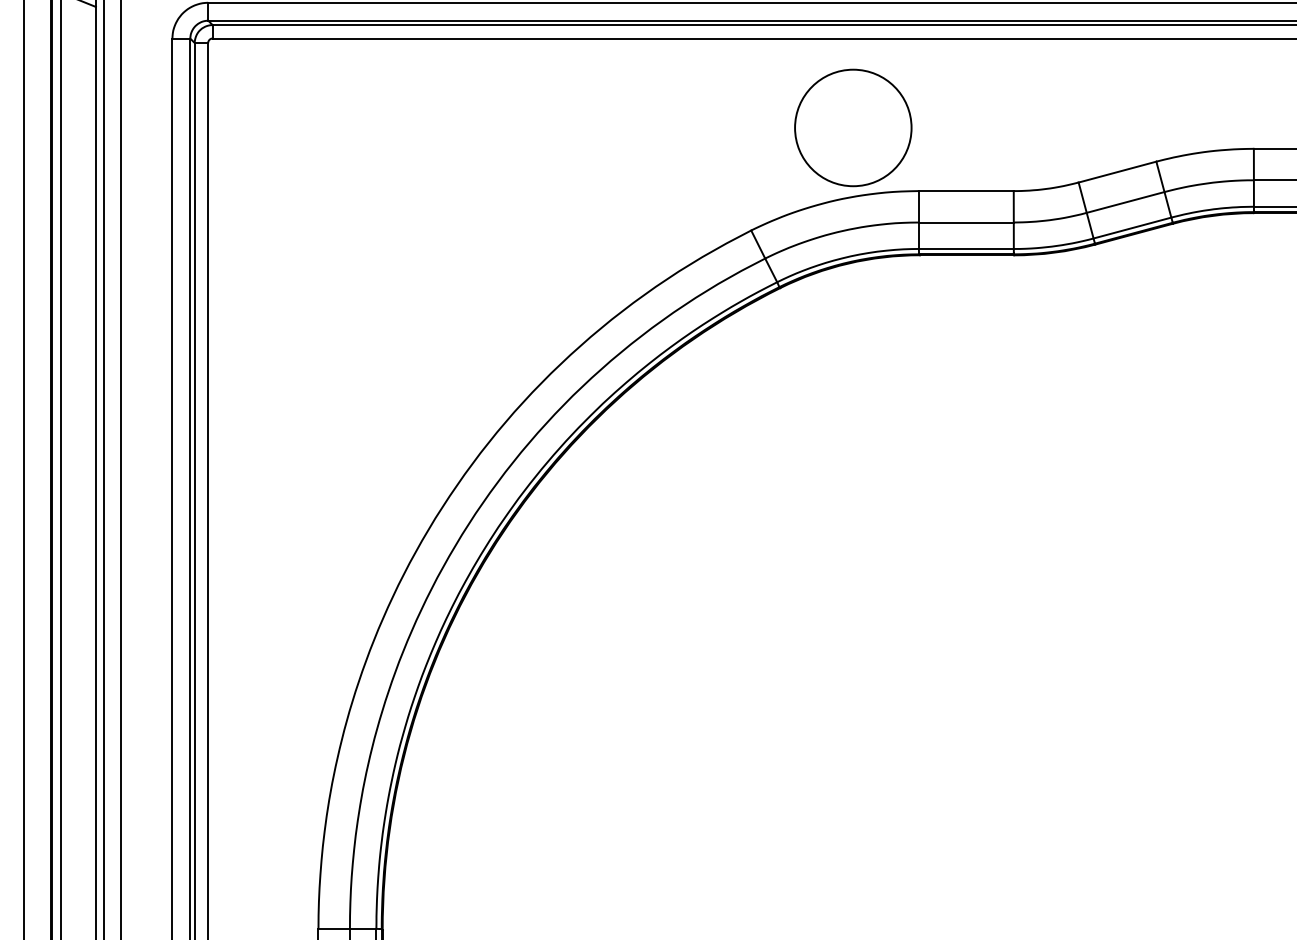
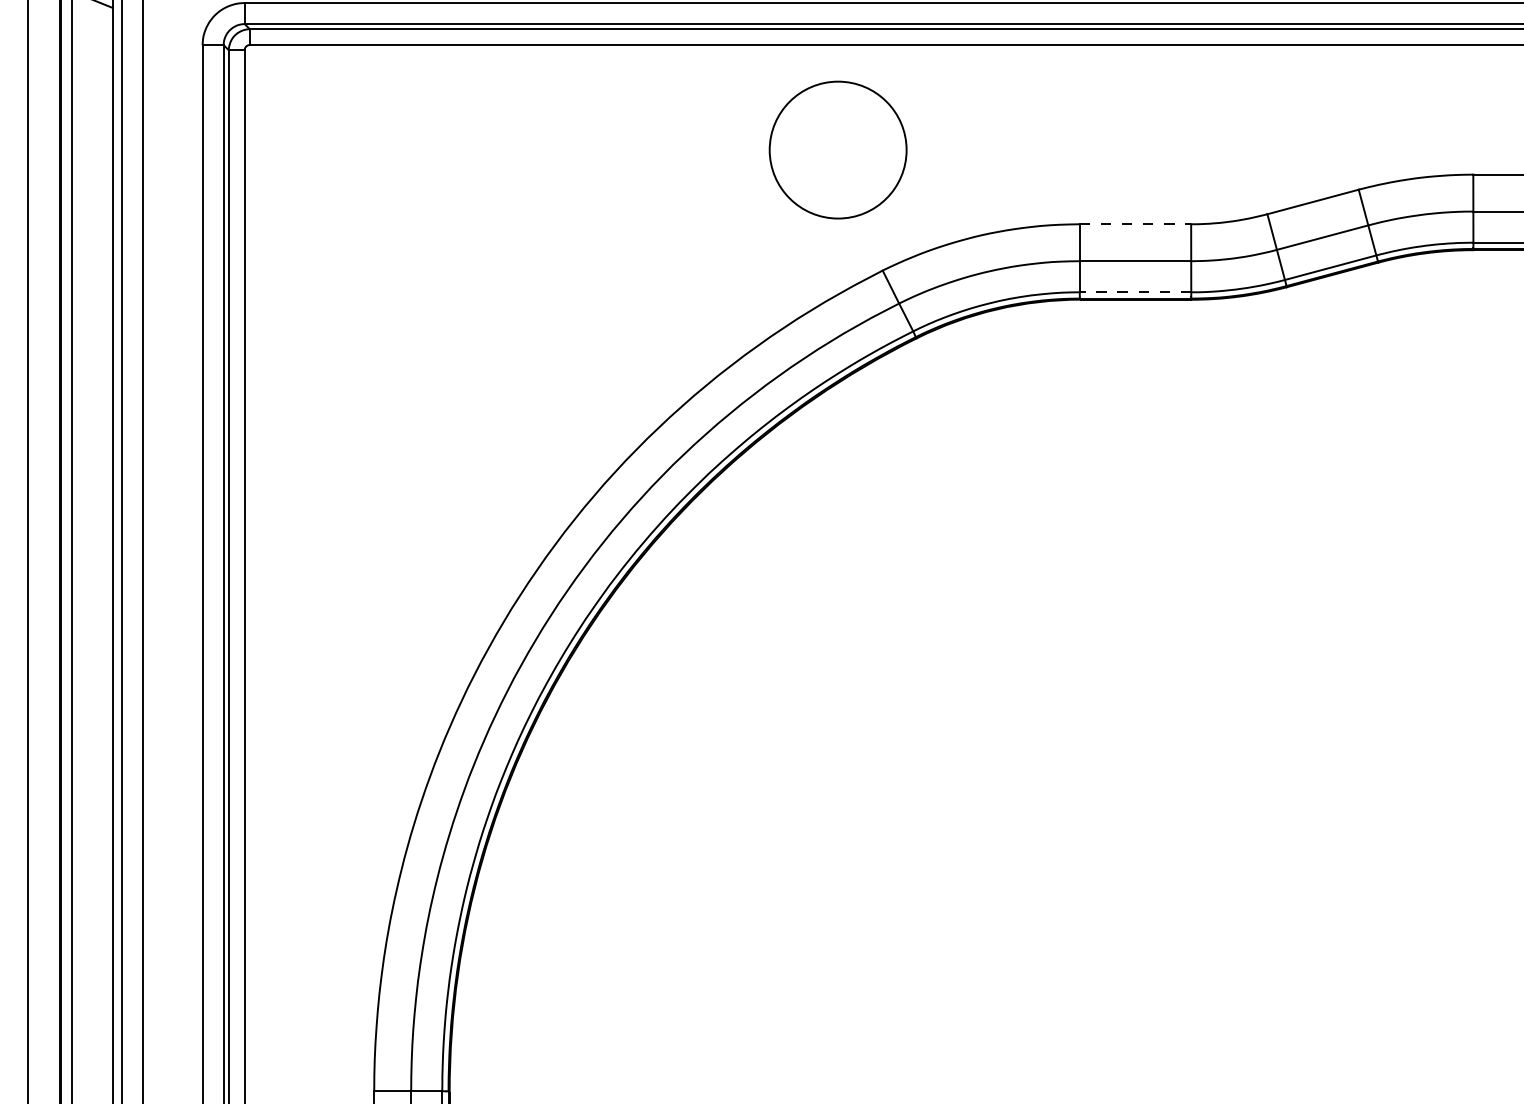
circle: (853, 127) -> (838, 149), moved
line: (966, 191) -> (1135, 224), solid -> dashed
line: (965, 248) -> (1134, 291), solid -> dashed

